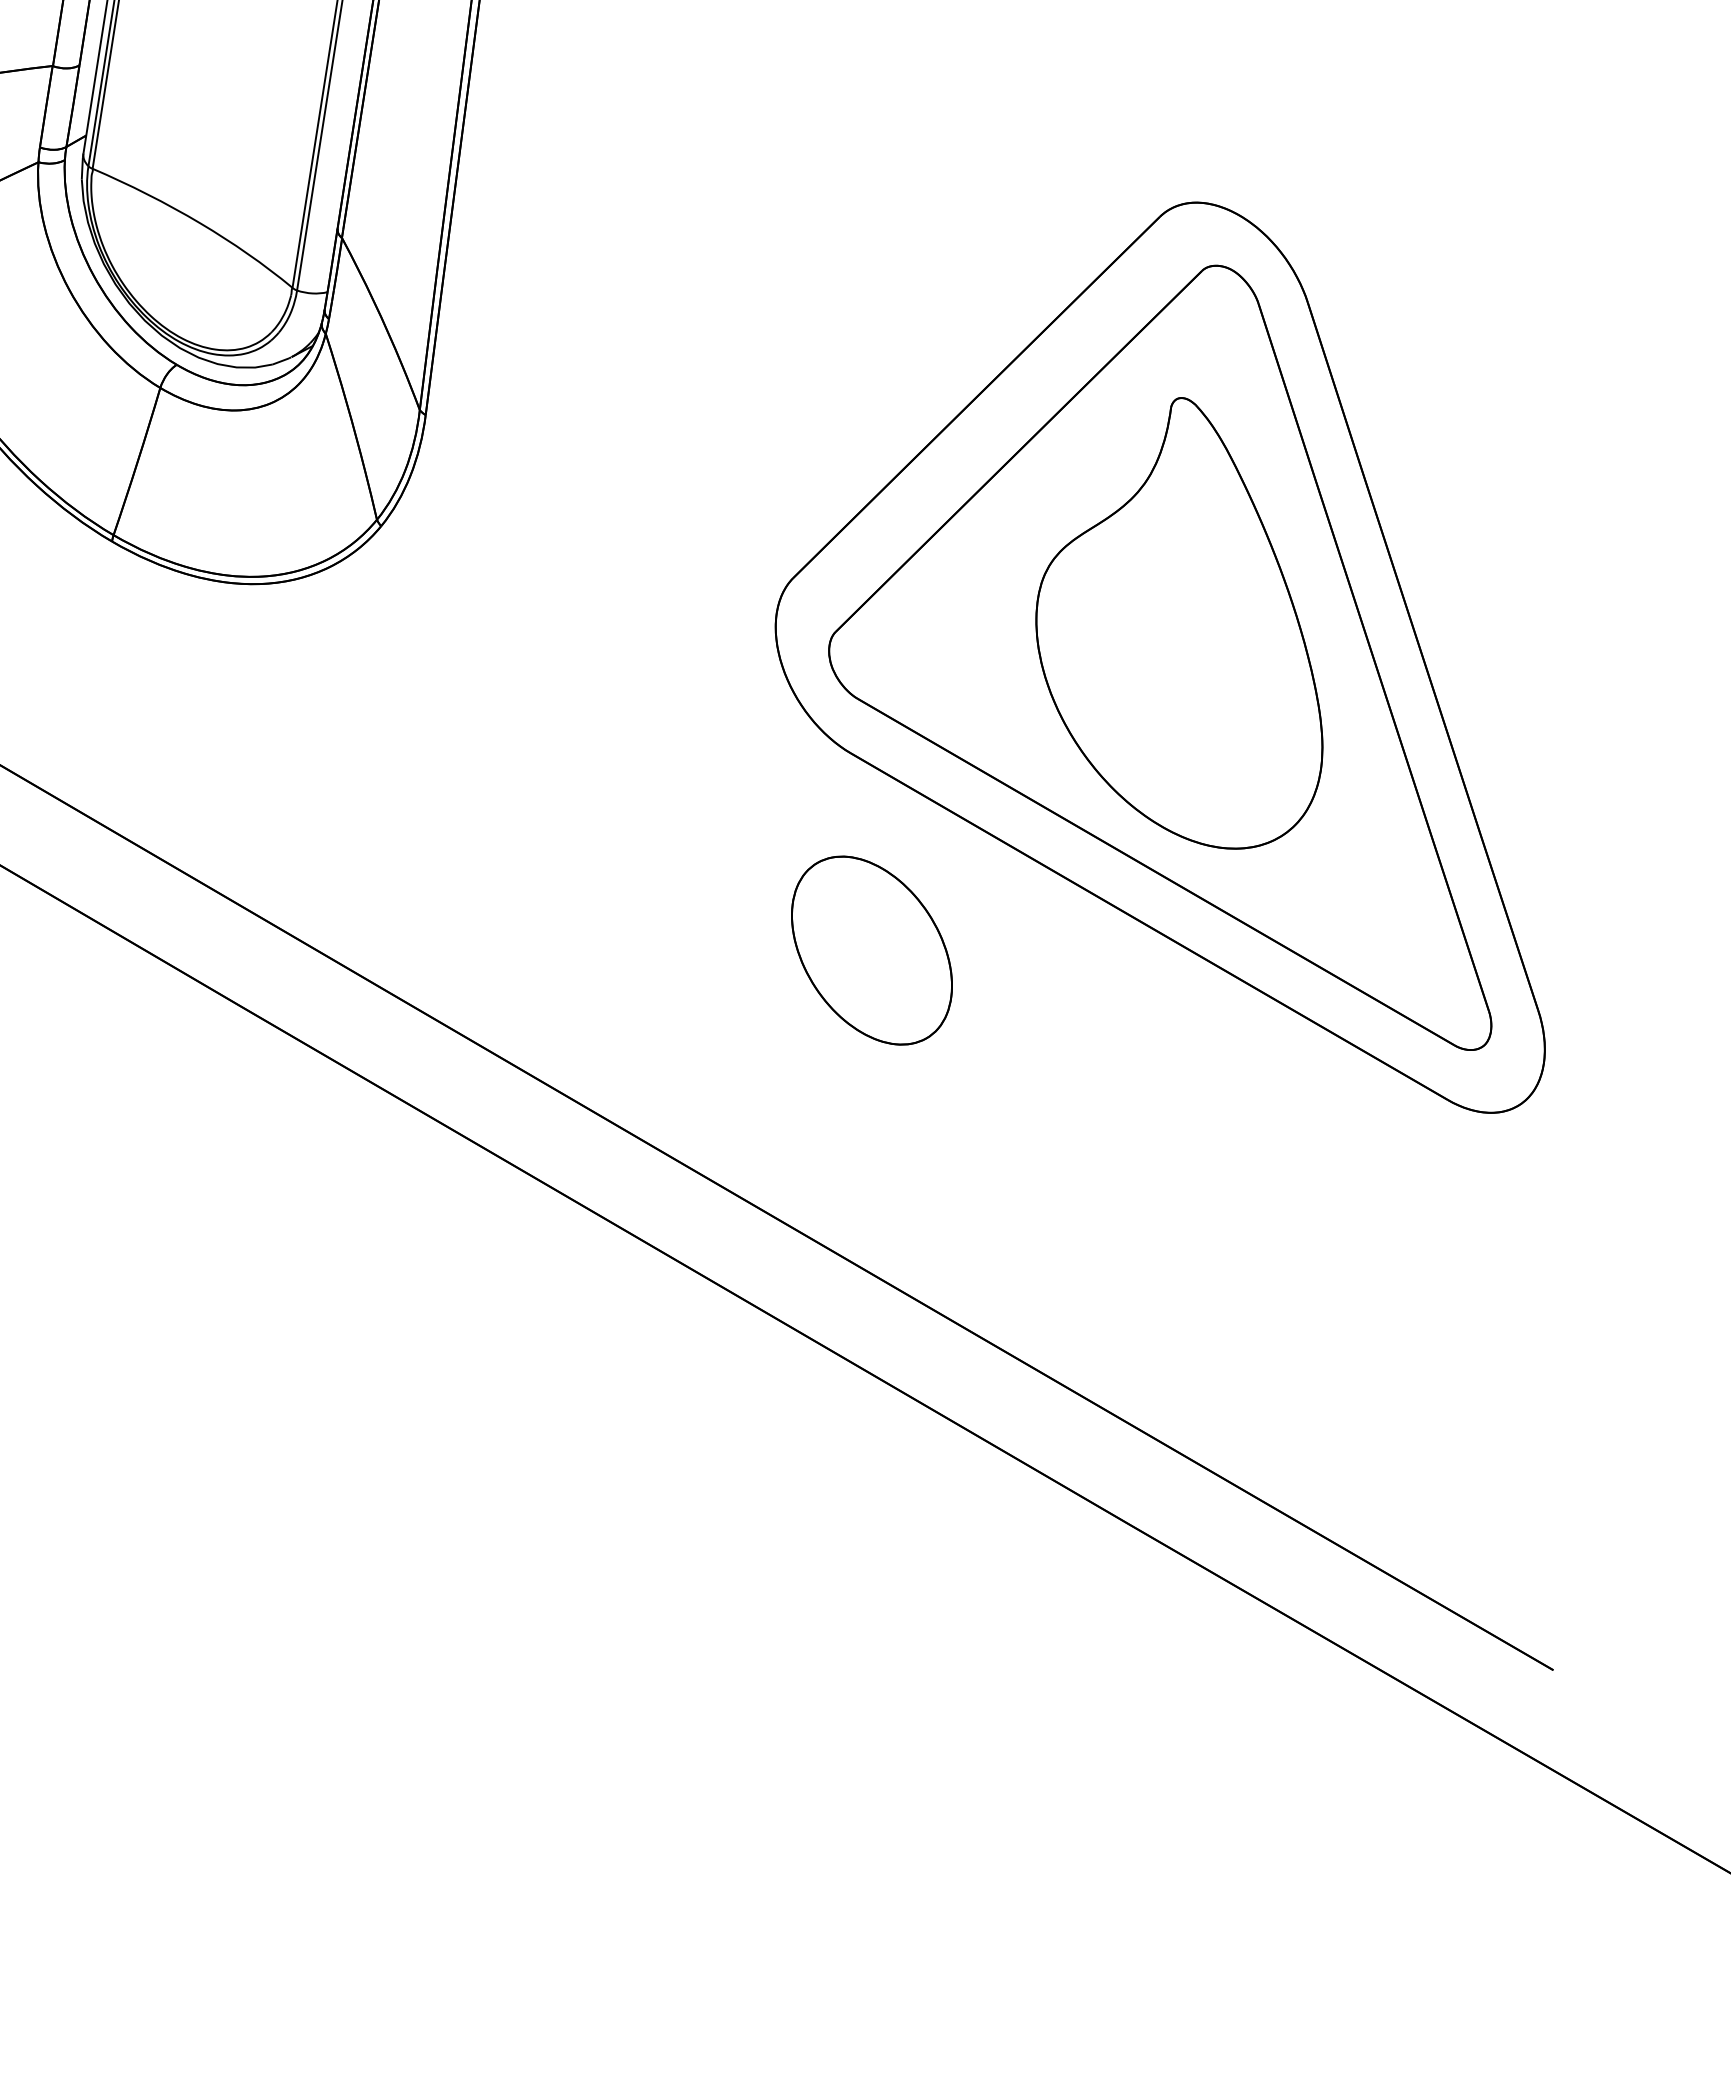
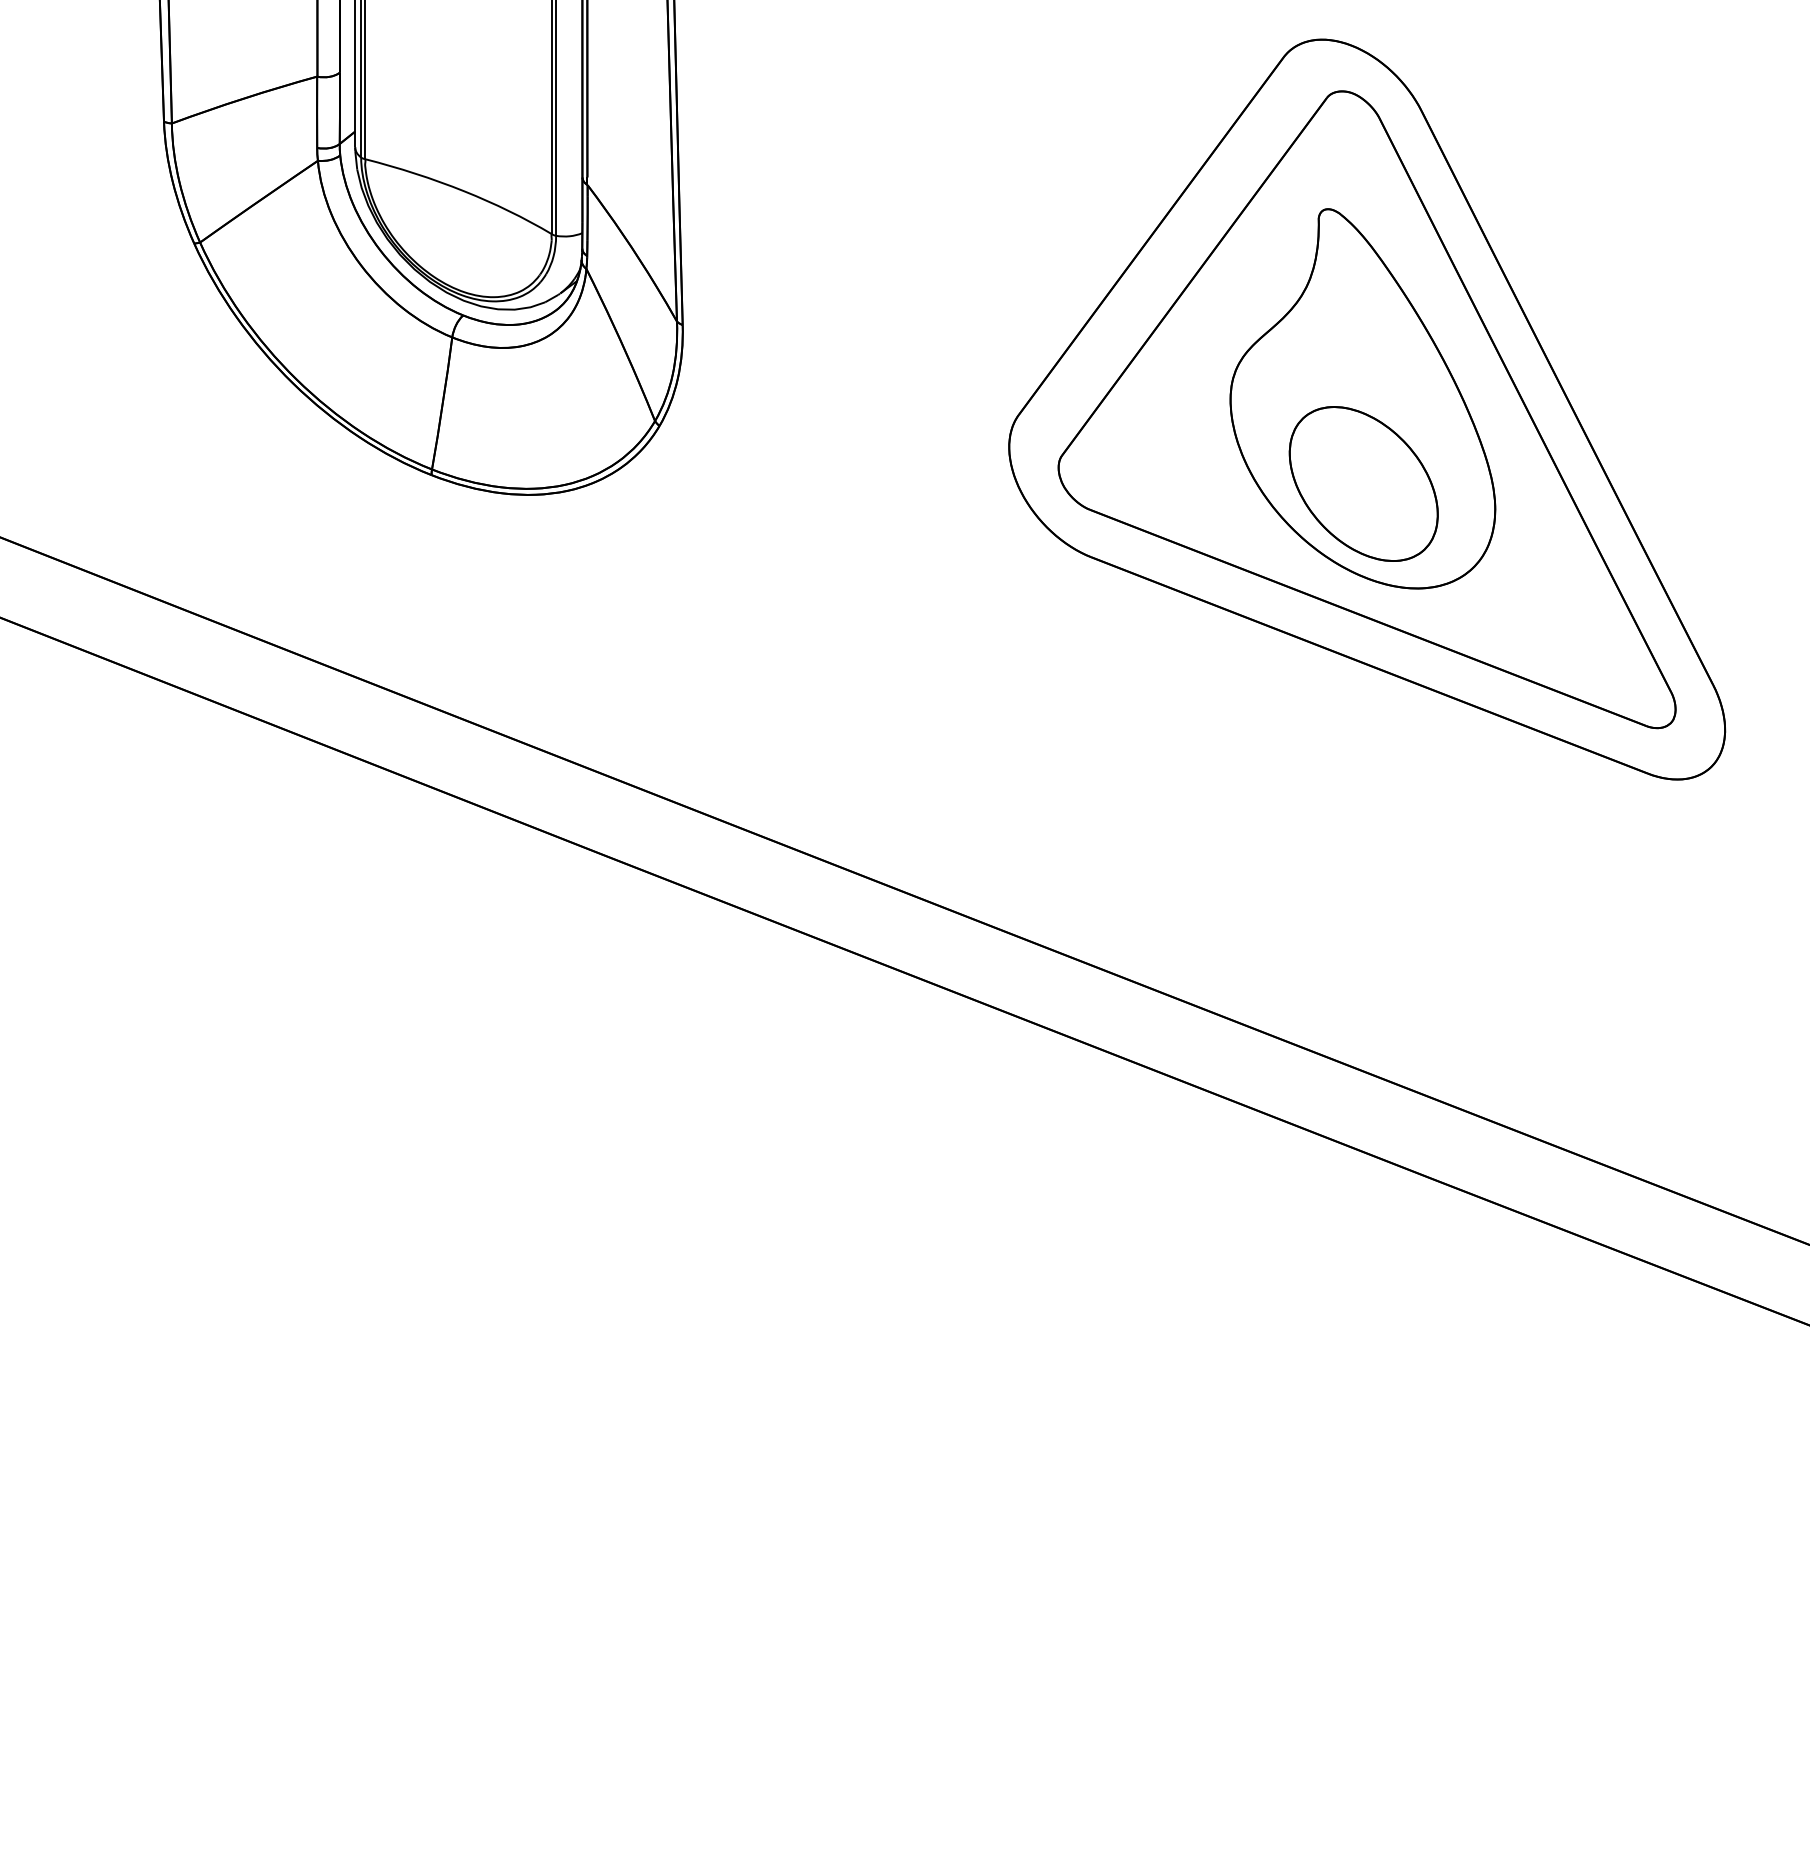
part: (871, 949) -> (1363, 483), moved

